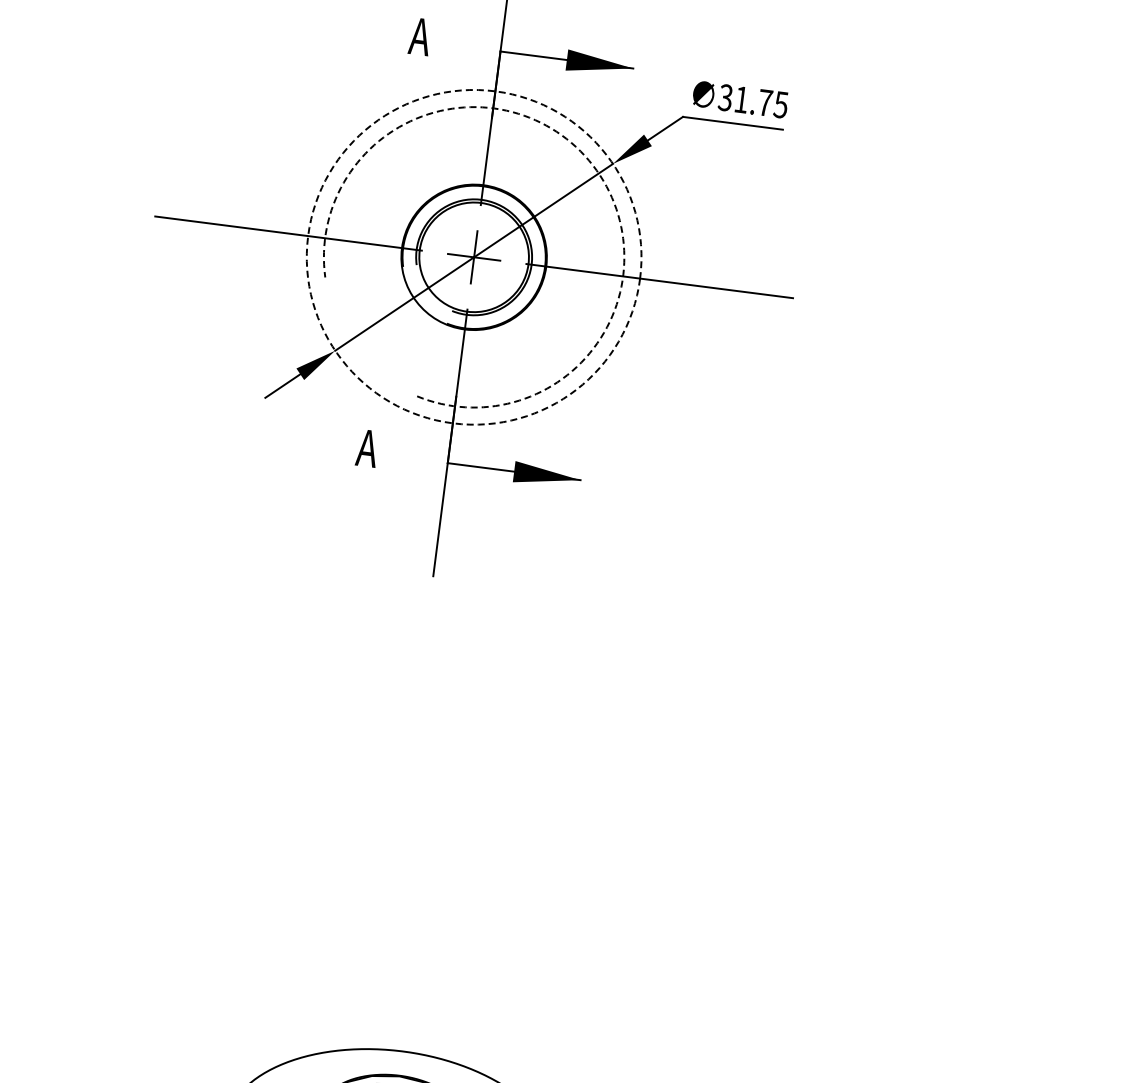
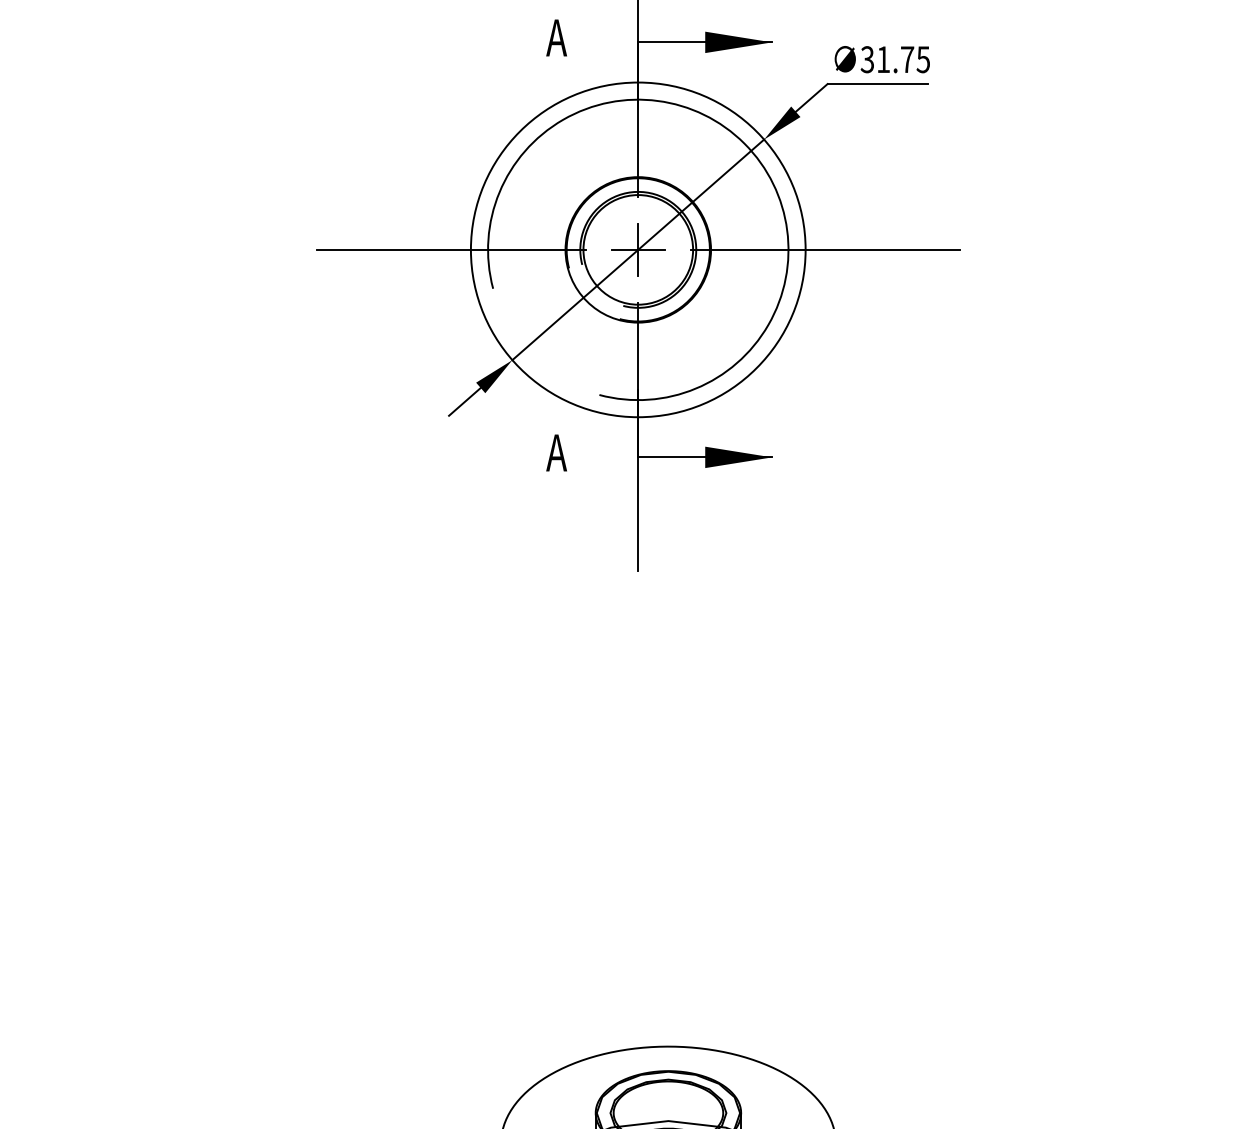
arc: (593, 165) -> (744, 143), dashed -> solid
circle: (473, 256) -> (637, 249), dashed -> solid

